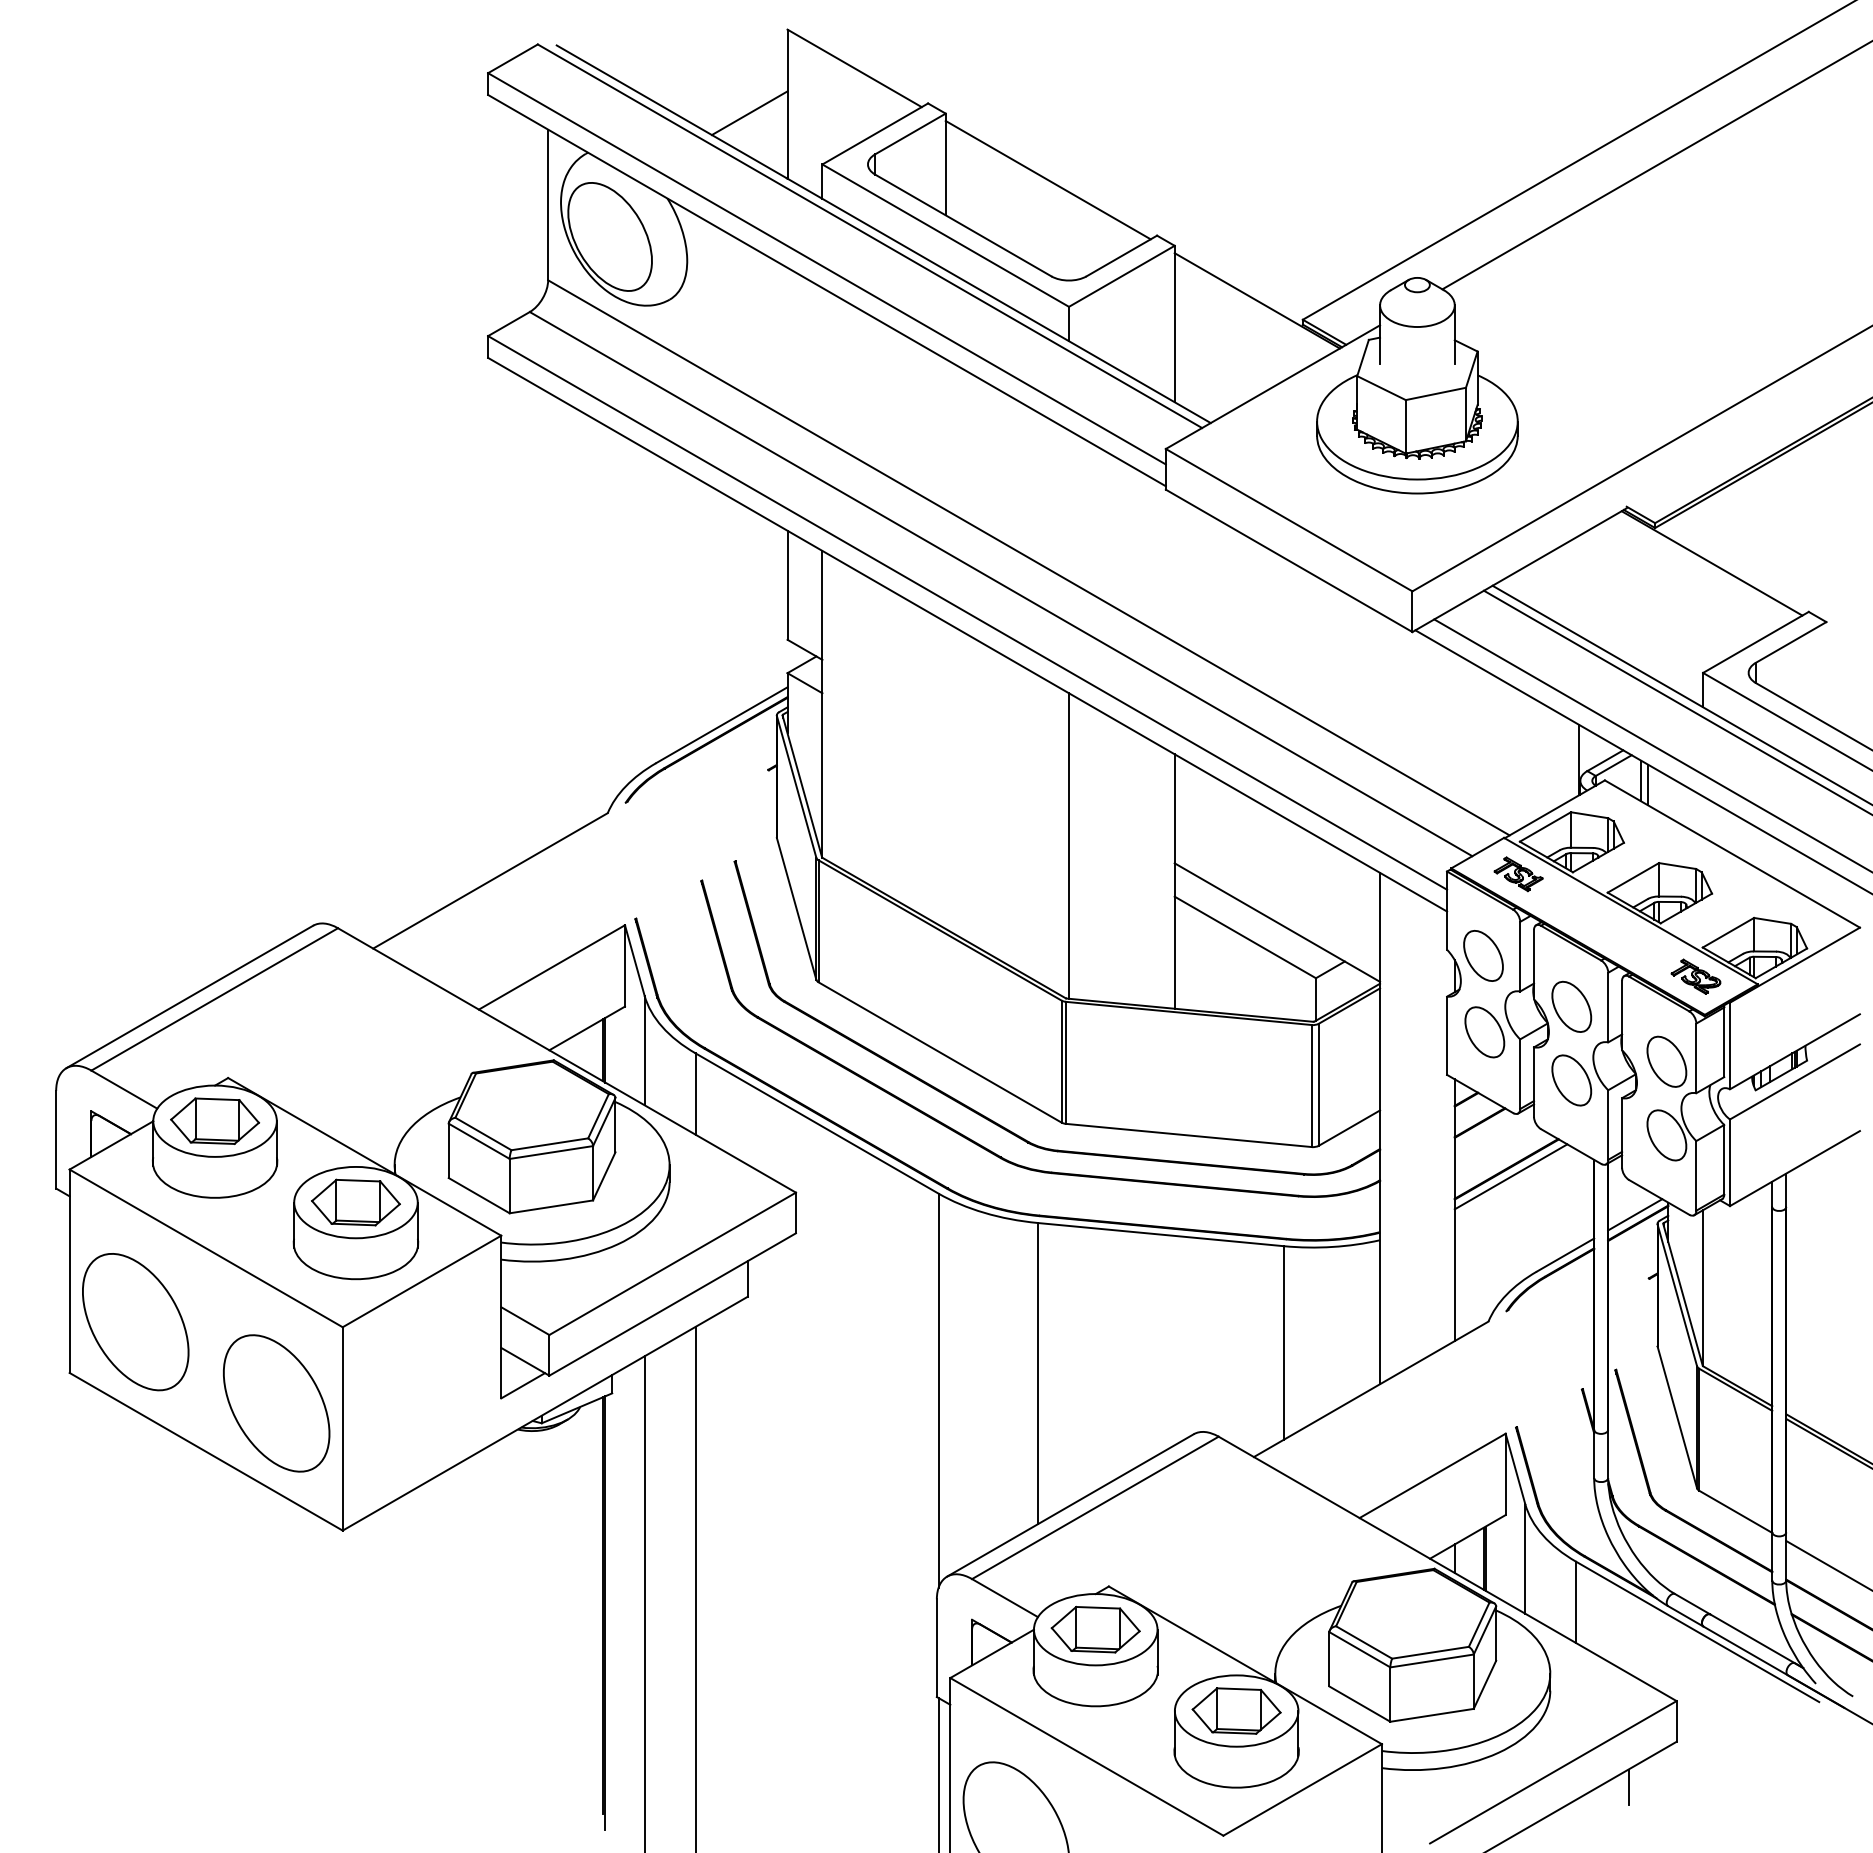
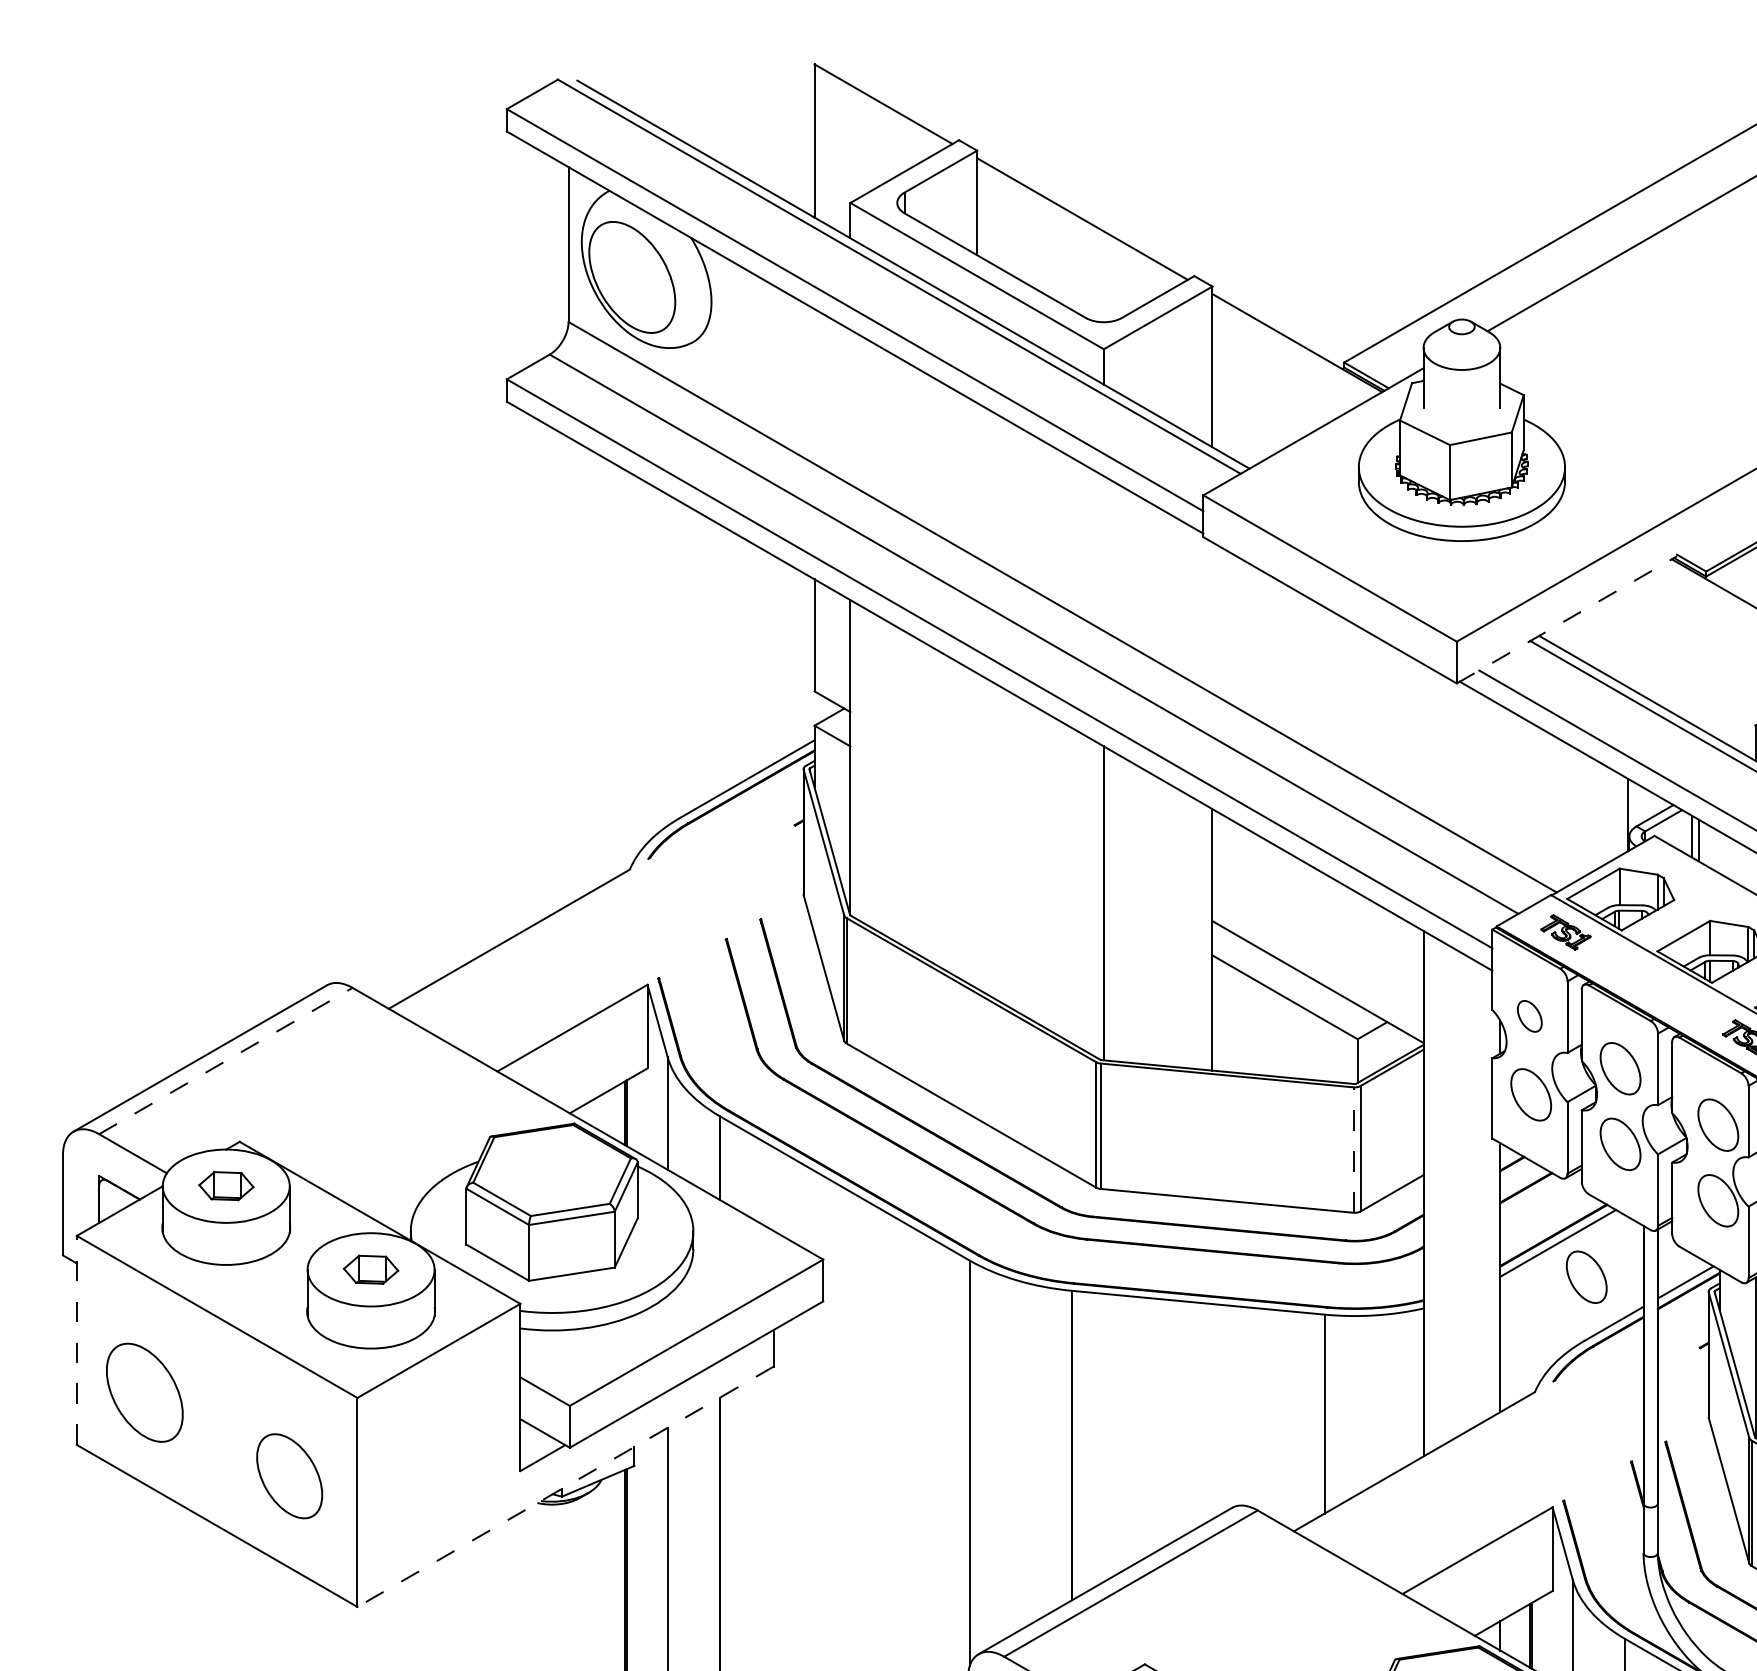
line: (749, 113) -> (775, 150), removed
line: (1519, 570) -> (1566, 620), solid -> dashed
part: (1483, 955) -> (1529, 1015), size x0.6
line: (215, 999) -> (226, 1061), solid -> dashed
line: (1311, 1085) -> (1353, 1149), solid -> dashed
part: (215, 1120) -> (226, 1185), size x0.6
part: (355, 1202) -> (370, 1269), size x0.6
part: (1538, 1209) -> (1586, 1276), added
line: (69, 1271) -> (76, 1340), solid -> dashed
part: (135, 1322) -> (144, 1393), size x0.7
part: (276, 1403) -> (289, 1476), size x0.6
line: (545, 1413) -> (565, 1486), solid -> dashed

